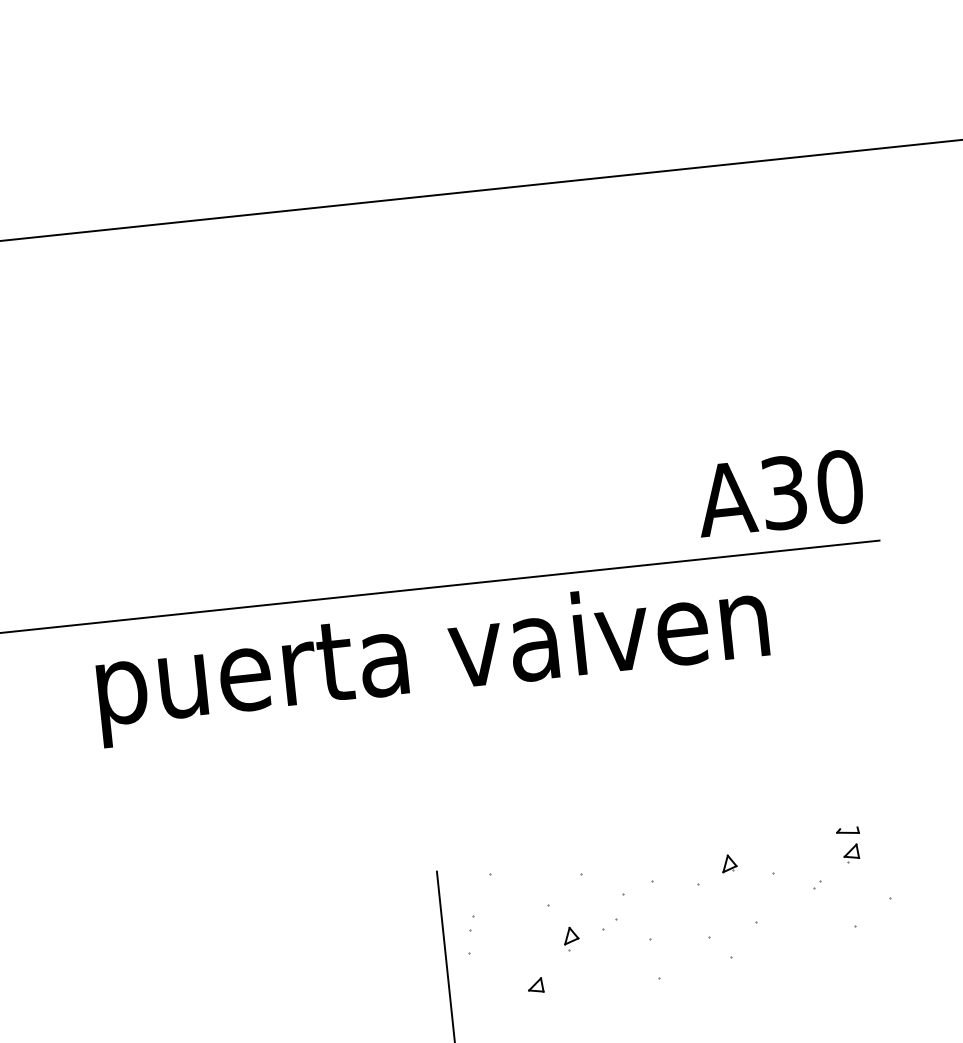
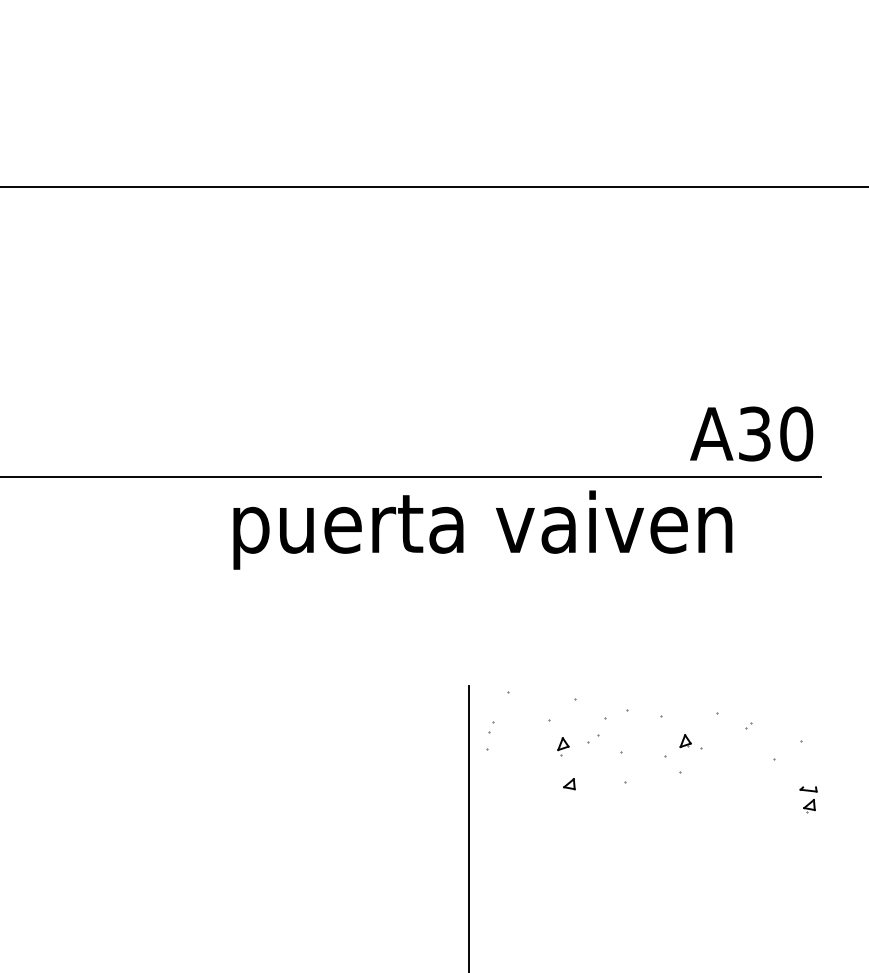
part: (849, 844) -> (808, 799), moved
part: (729, 864) -> (685, 741), moved
part: (535, 986) -> (569, 784), moved

